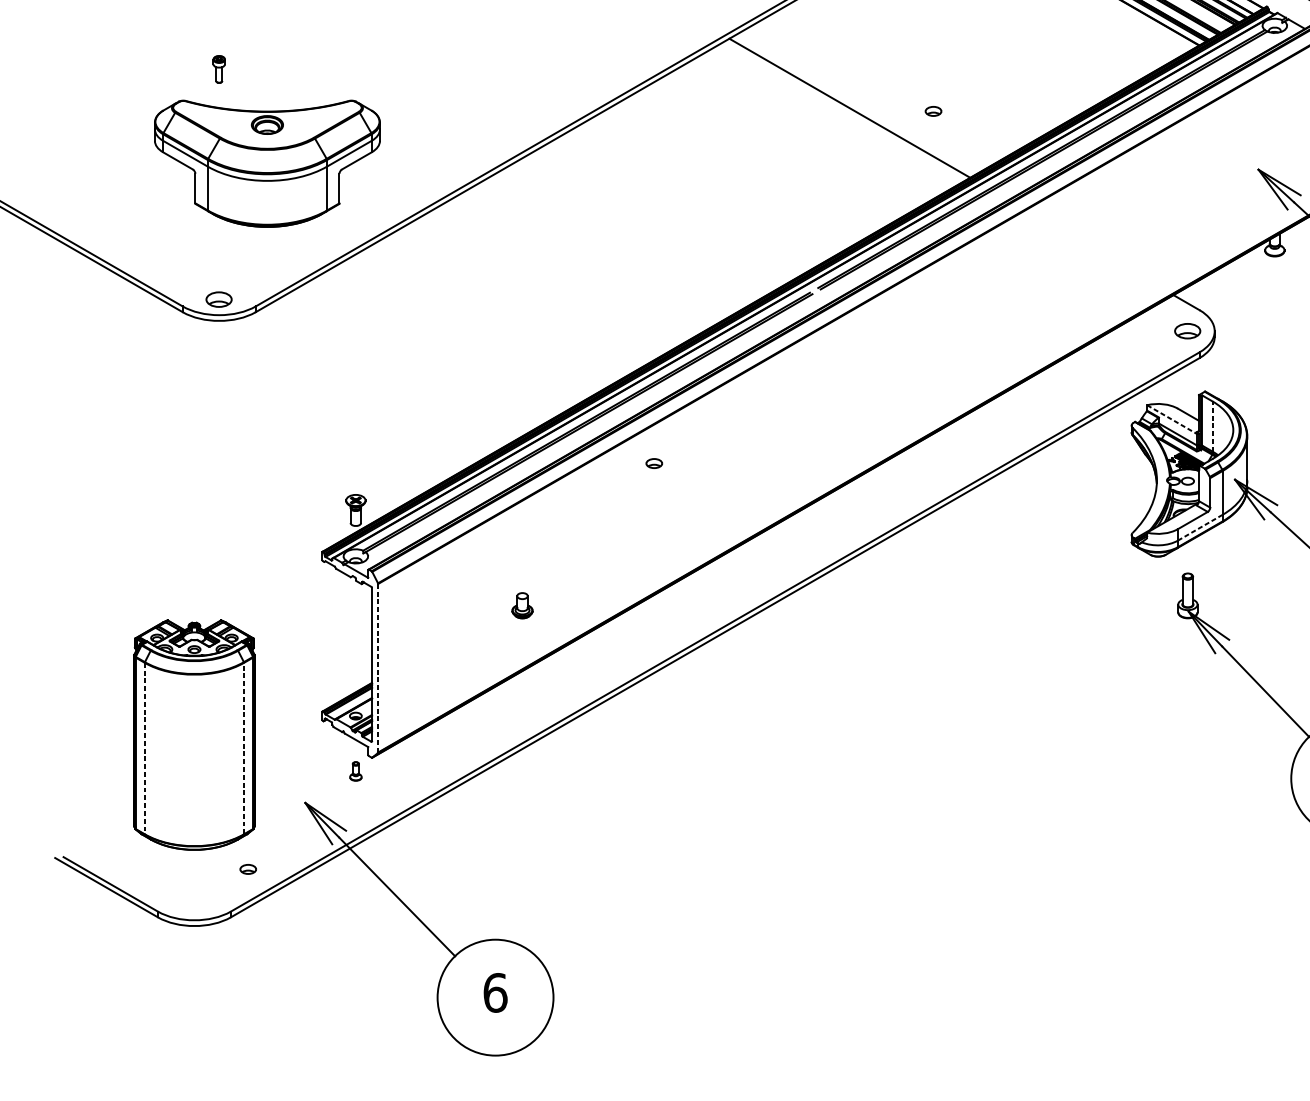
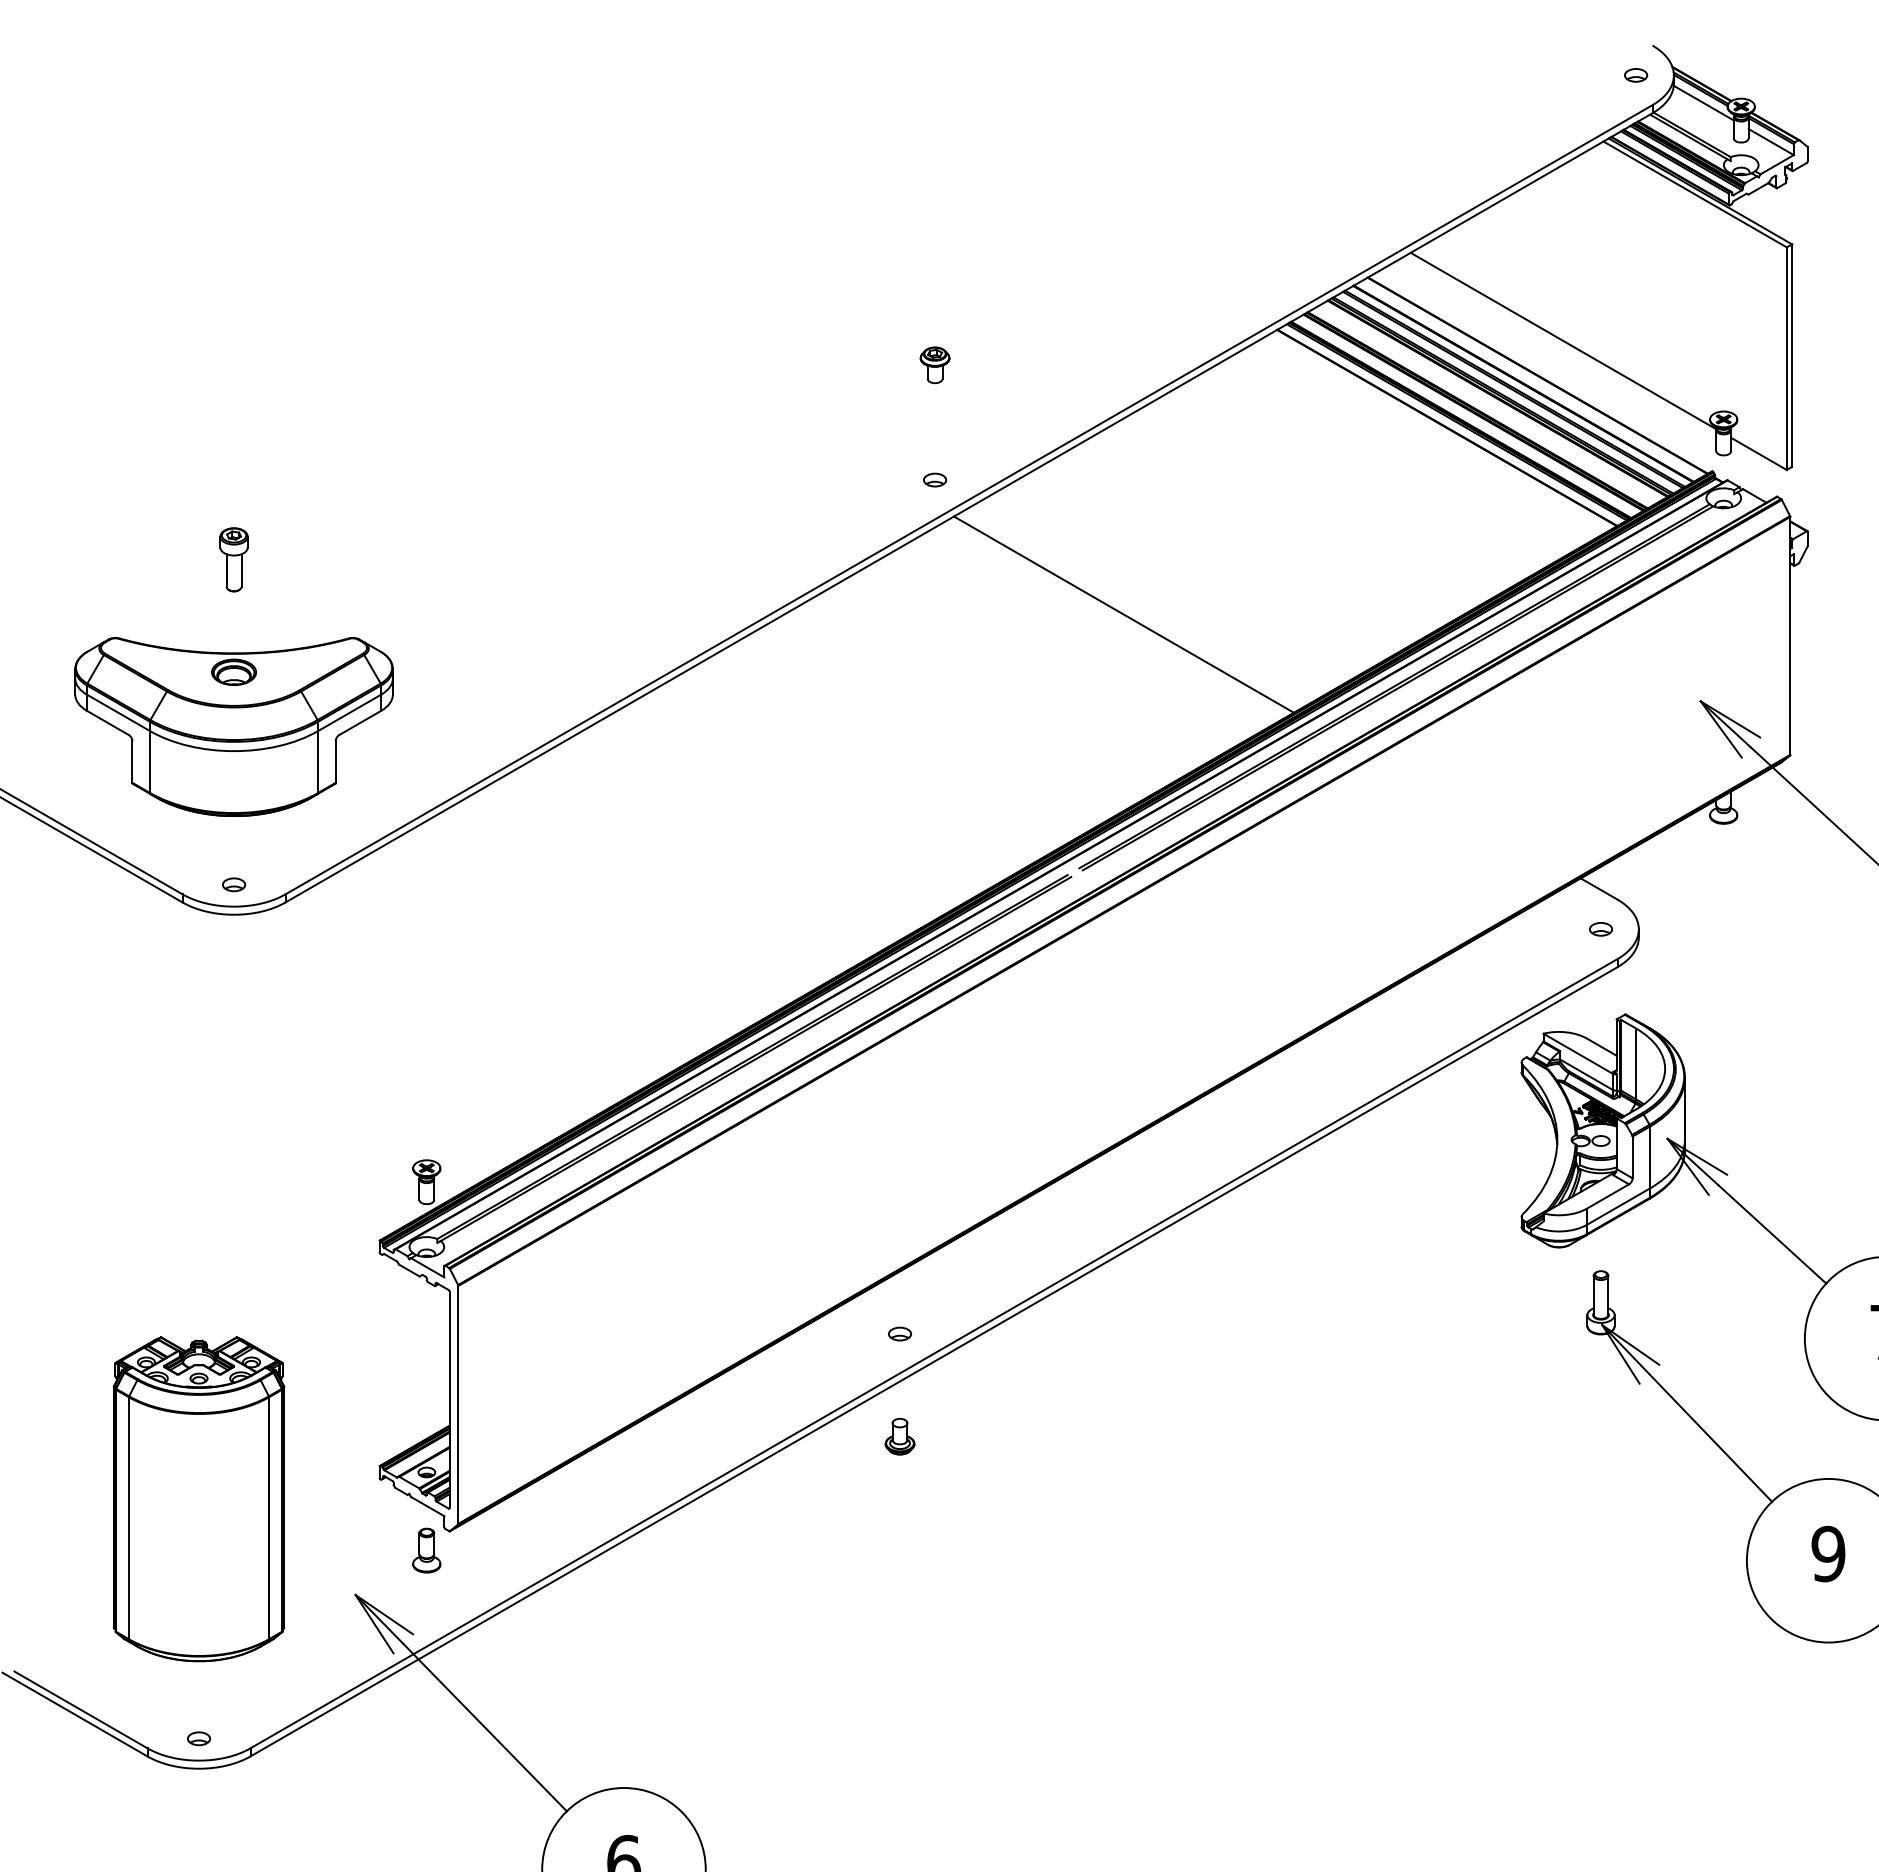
part: (218, 69) -> (233, 559), size x1.67
part: (933, 110) -> (935, 479), moved
part: (267, 163) -> (233, 726), moved
part: (219, 299) -> (234, 884), size x0.62
part: (1188, 331) -> (1601, 929), size x0.62
line: (1171, 419) -> (1578, 1054), dashed -> solid
line: (1213, 426) -> (1636, 1063), dashed -> solid
part: (653, 463) -> (899, 1333), moved
line: (1200, 527) -> (1618, 1206), dashed -> solid
part: (522, 605) -> (899, 1436), moved
line: (378, 667) -> (458, 1404), dashed -> solid
line: (144, 748) -> (128, 1518), dashed -> solid
line: (244, 748) -> (269, 1518), dashed -> solid
part: (355, 771) -> (426, 1550), size x1.67
part: (247, 869) -> (198, 1738), moved

